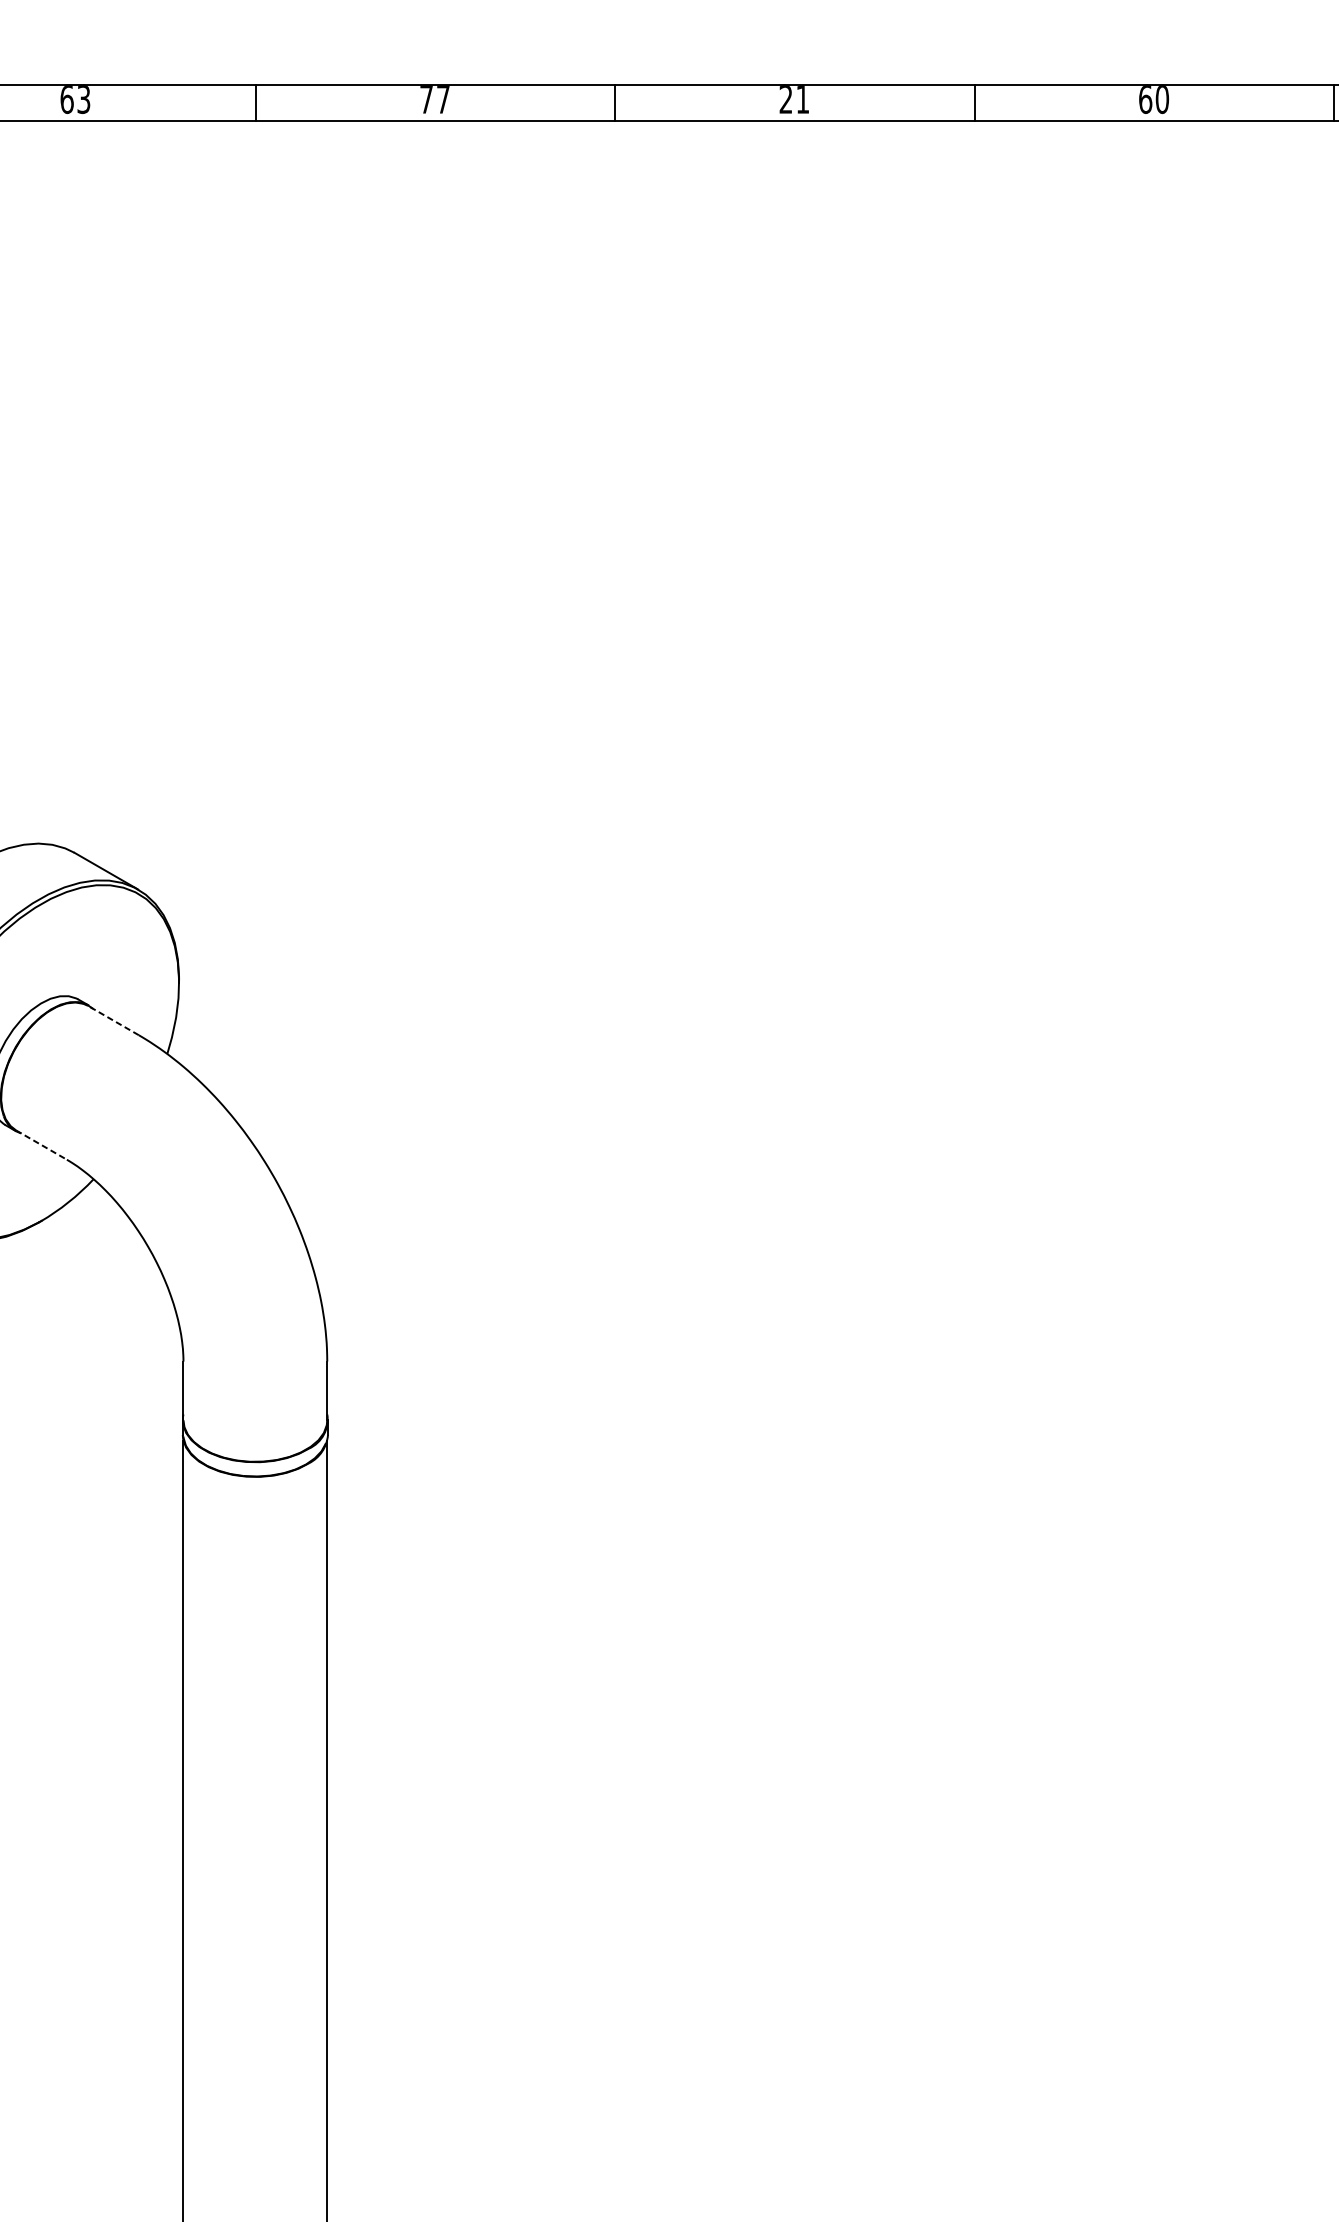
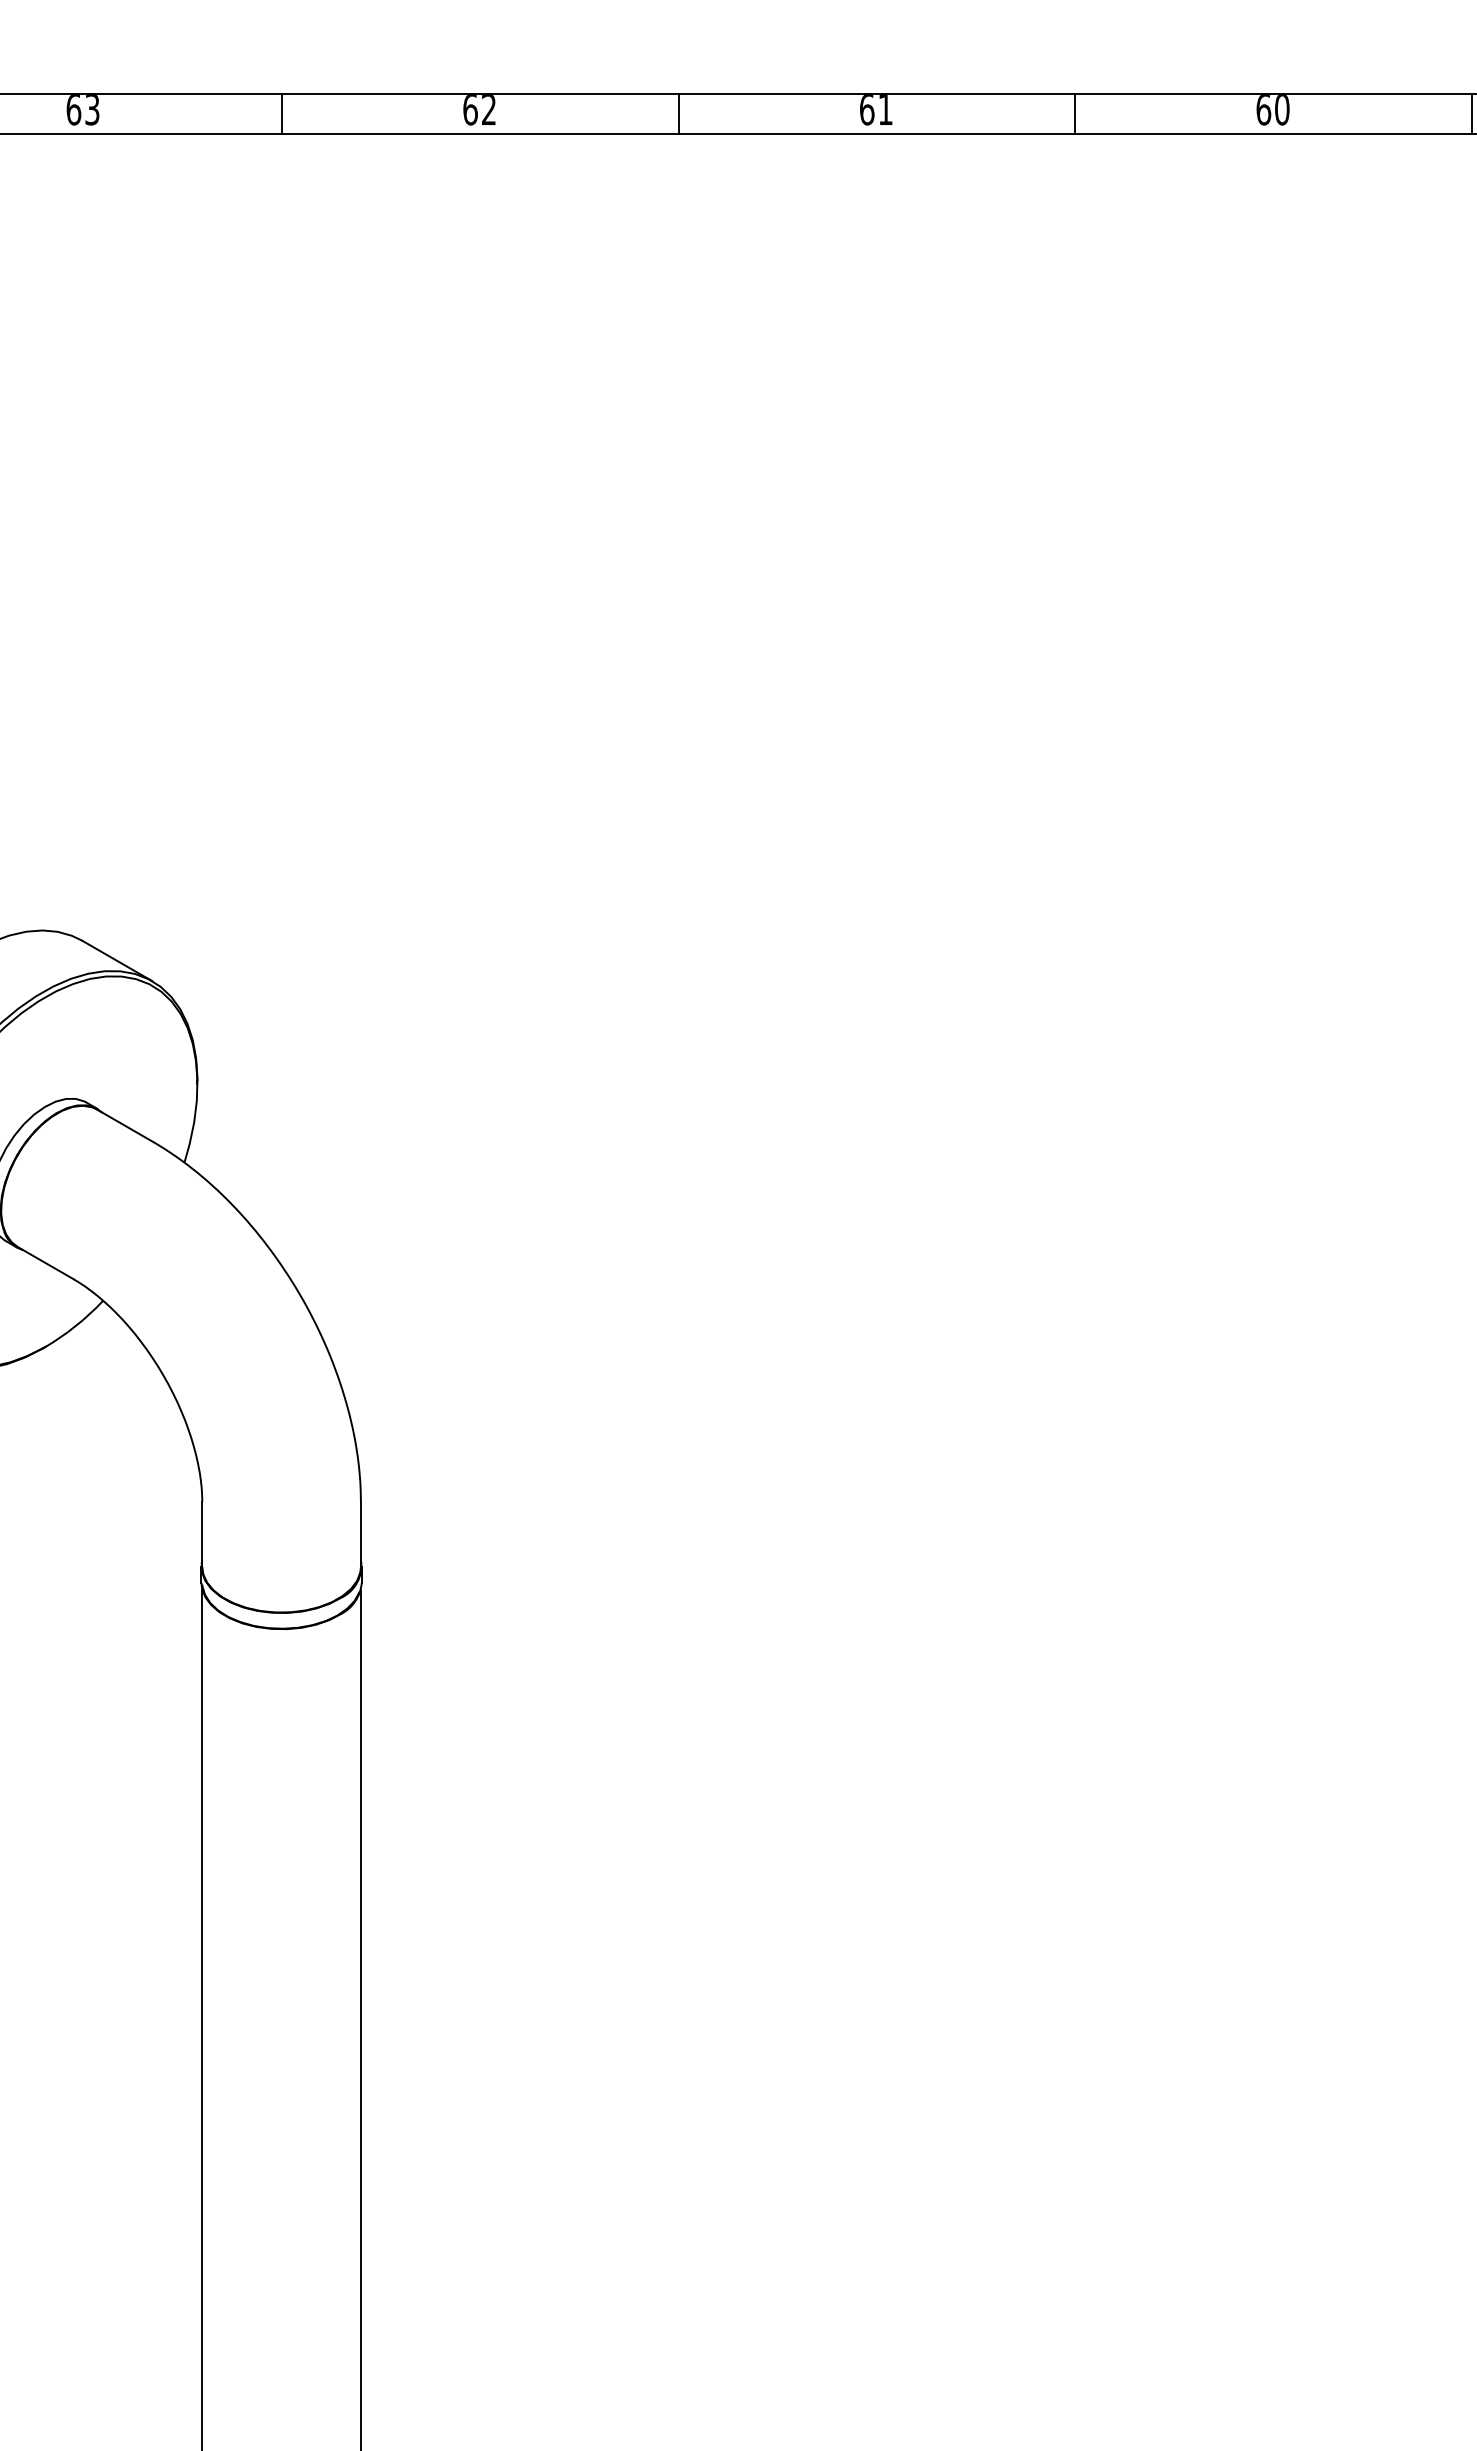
text: (434, 100) -> (479, 110), 77 -> 62
text: (786, 100) -> (867, 110), 21 -> 61
line: (112, 1020) -> (124, 1125), dashed -> solid
line: (42, 1145) -> (46, 1263), dashed -> solid

